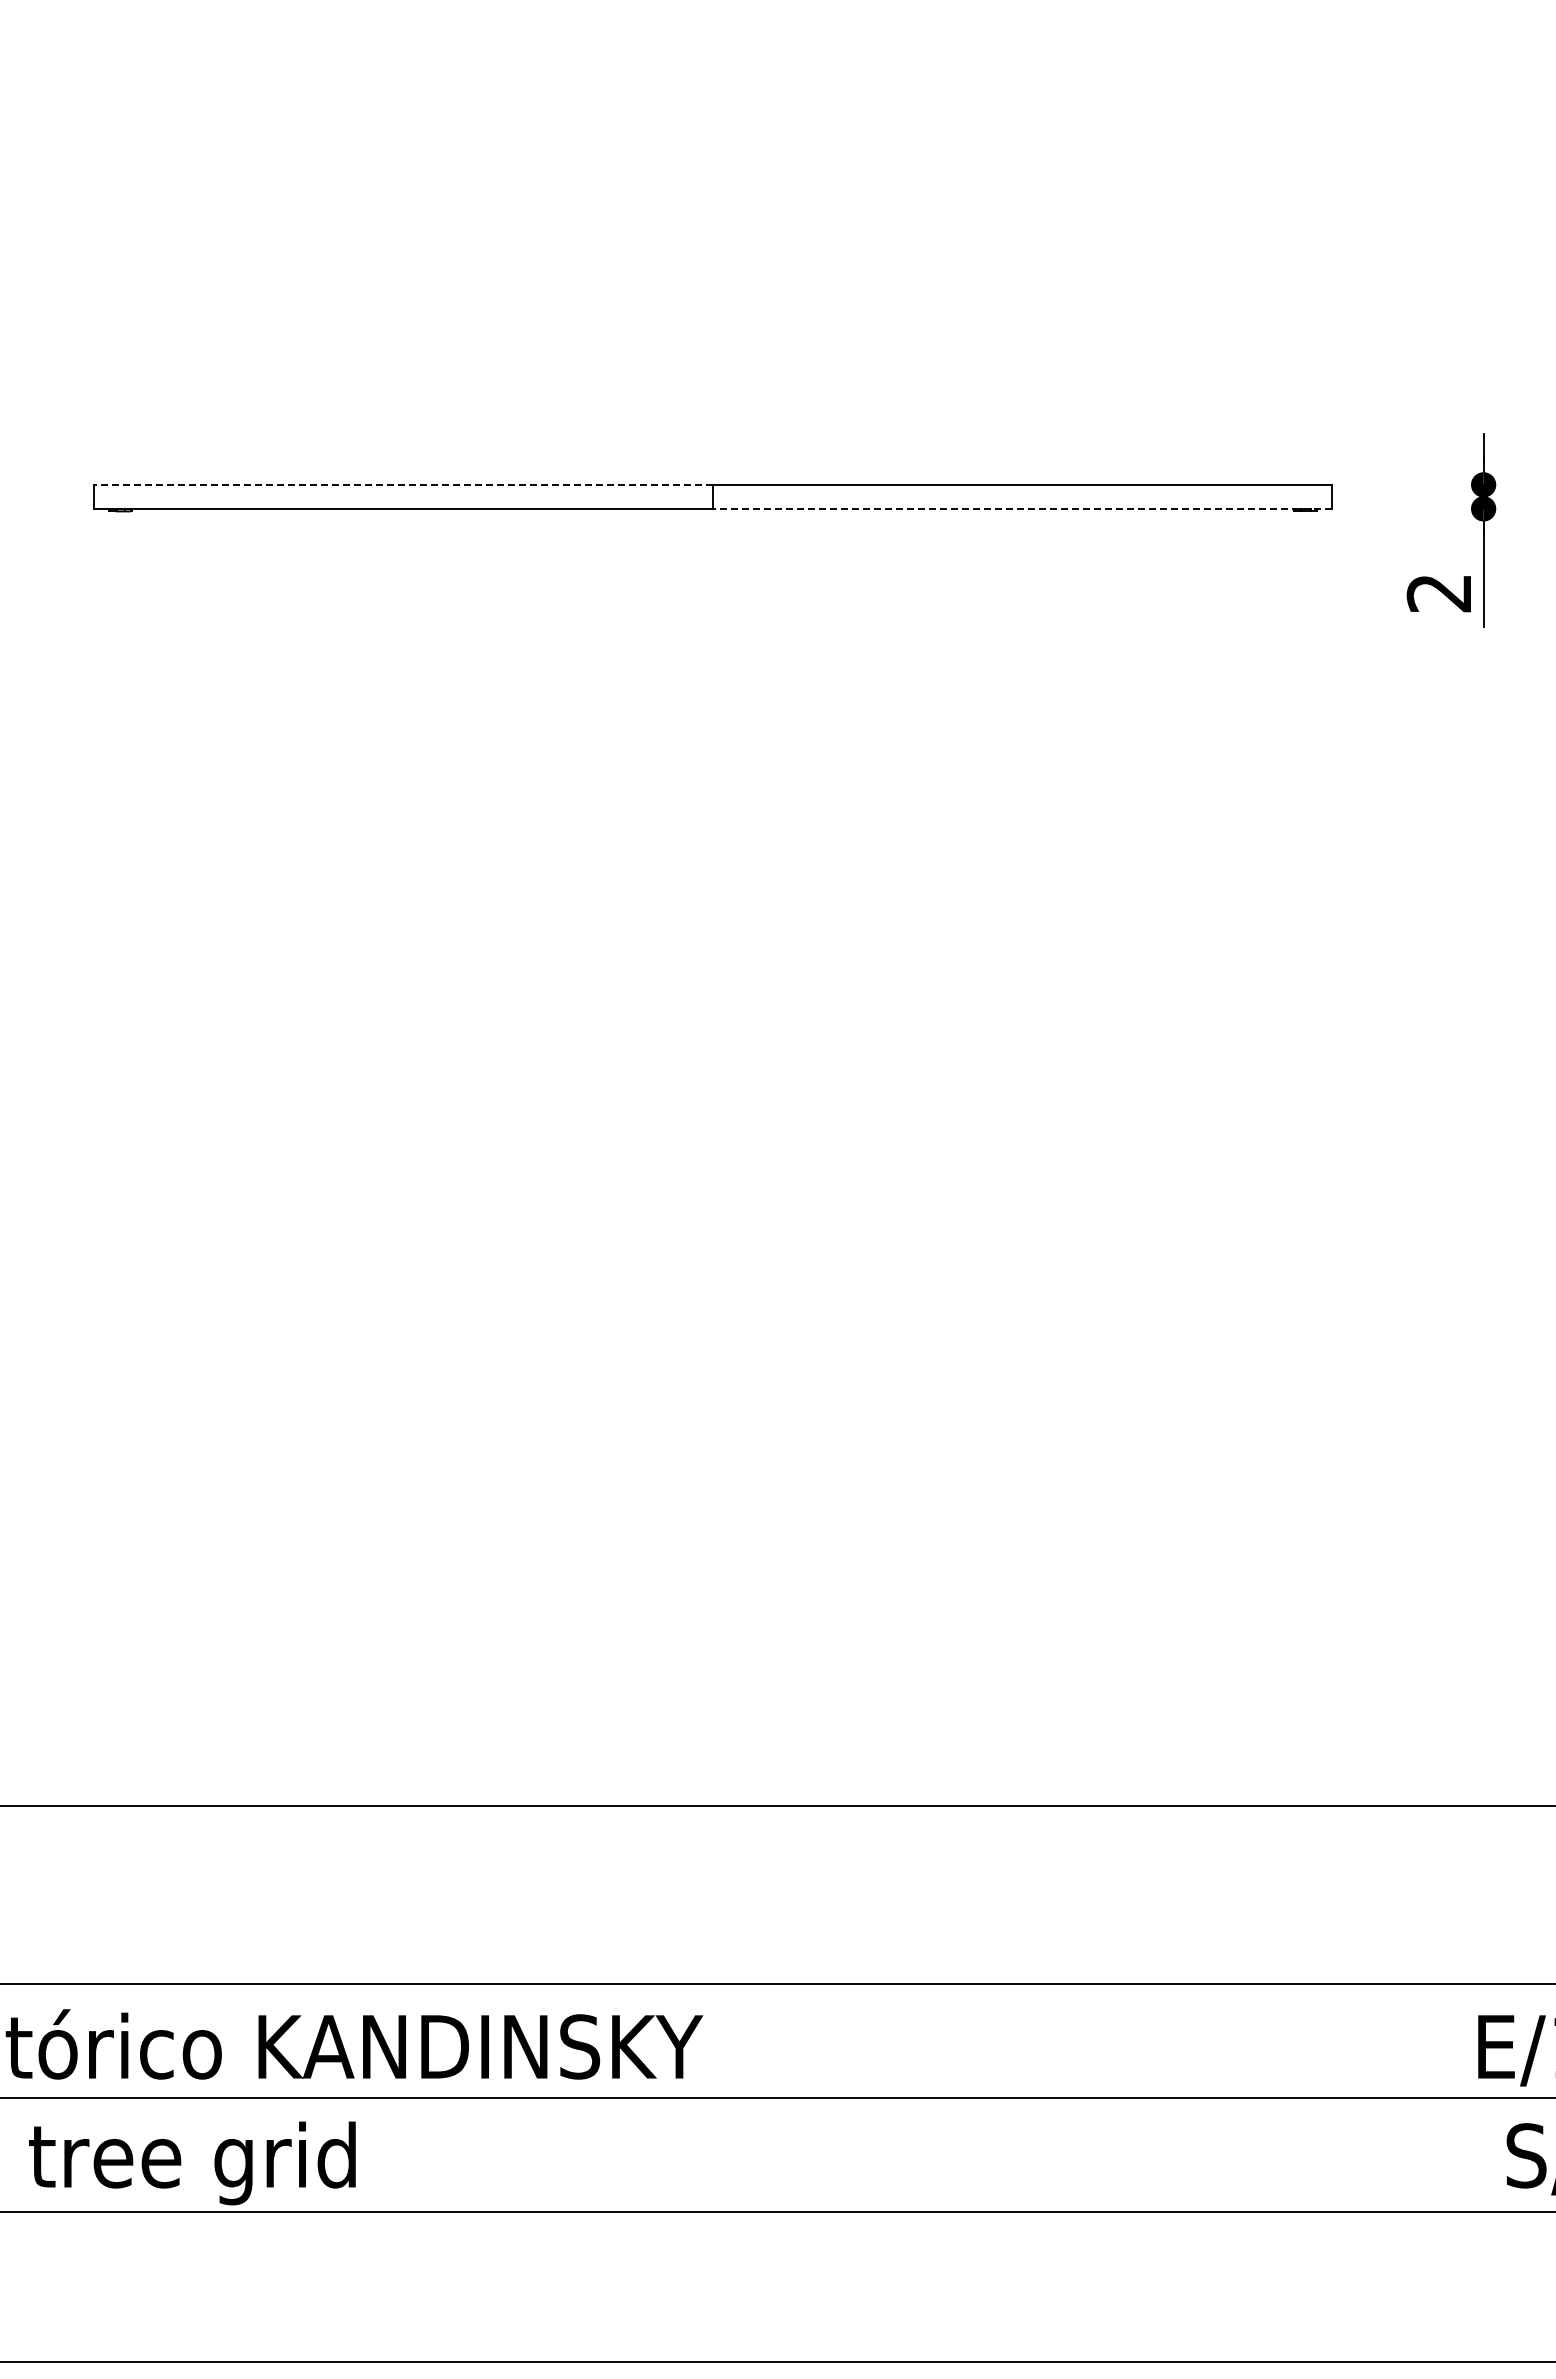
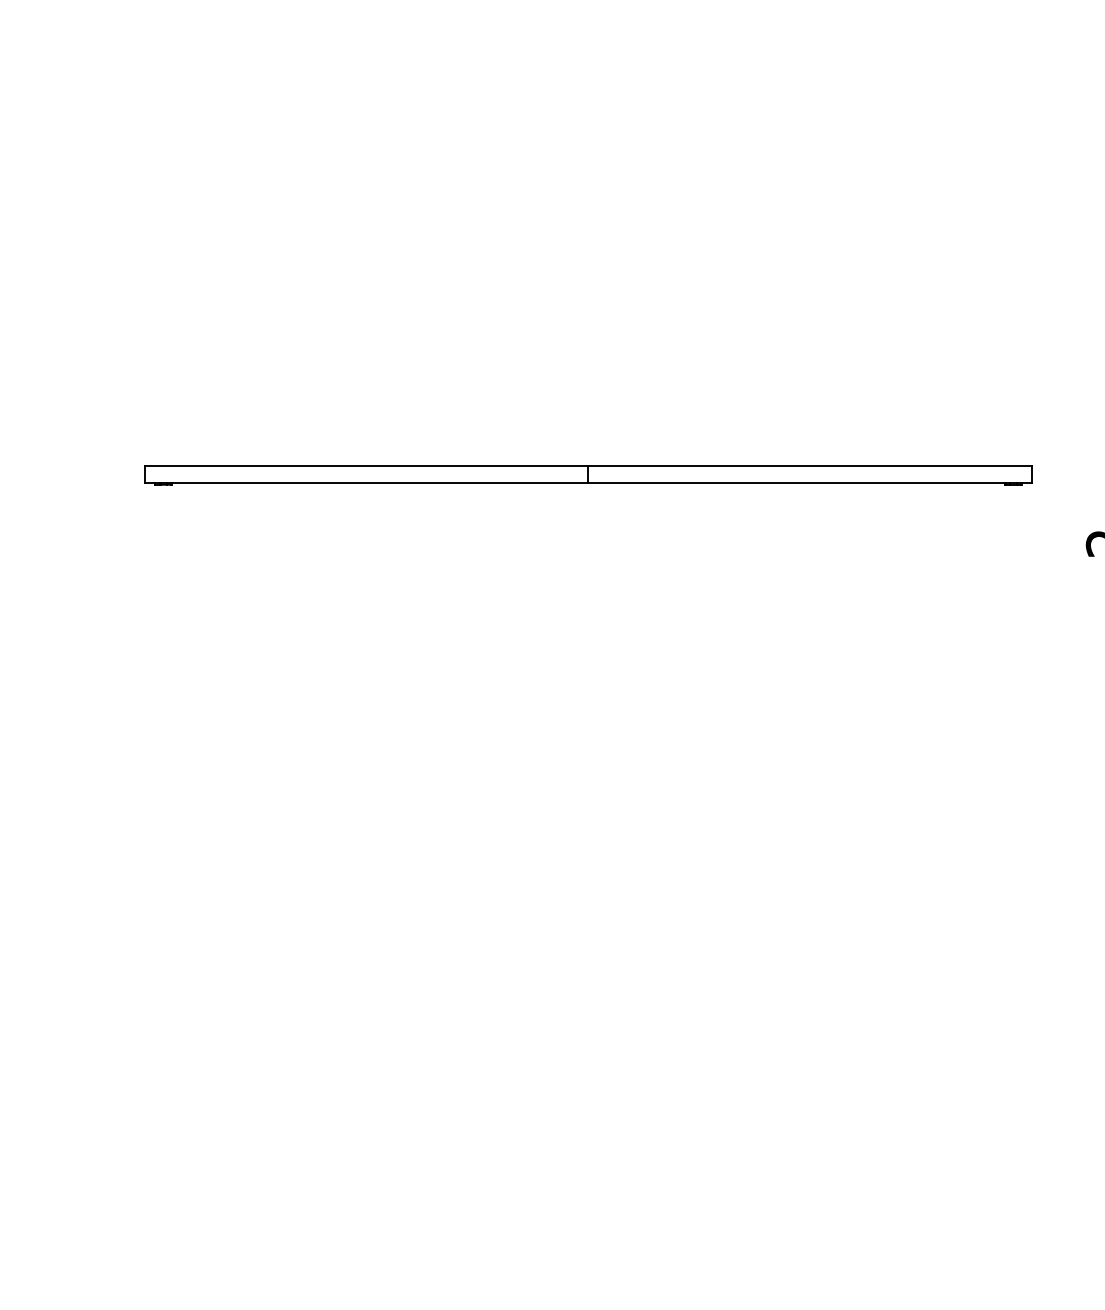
line: (403, 484) -> (366, 465), dashed -> solid
line: (1022, 508) -> (810, 482), dashed -> solid

